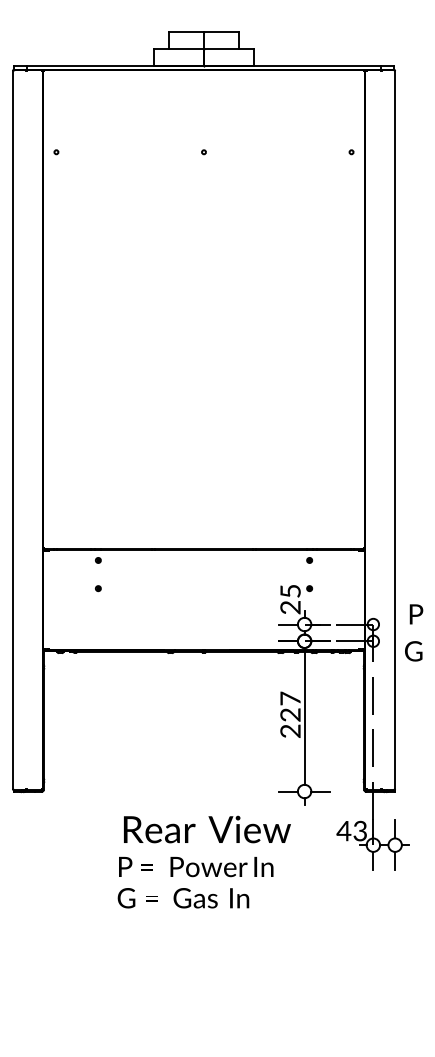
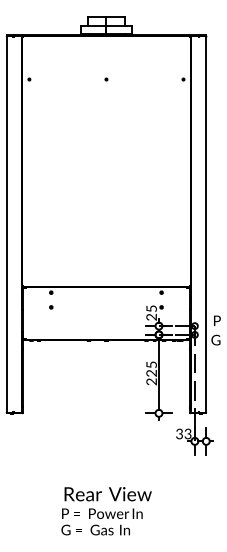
text: (290, 697) -> (151, 364), 227 -> 225
text: (343, 830) -> (179, 433), 43 -> 33
text: (204, 862) -> (106, 511), moved

